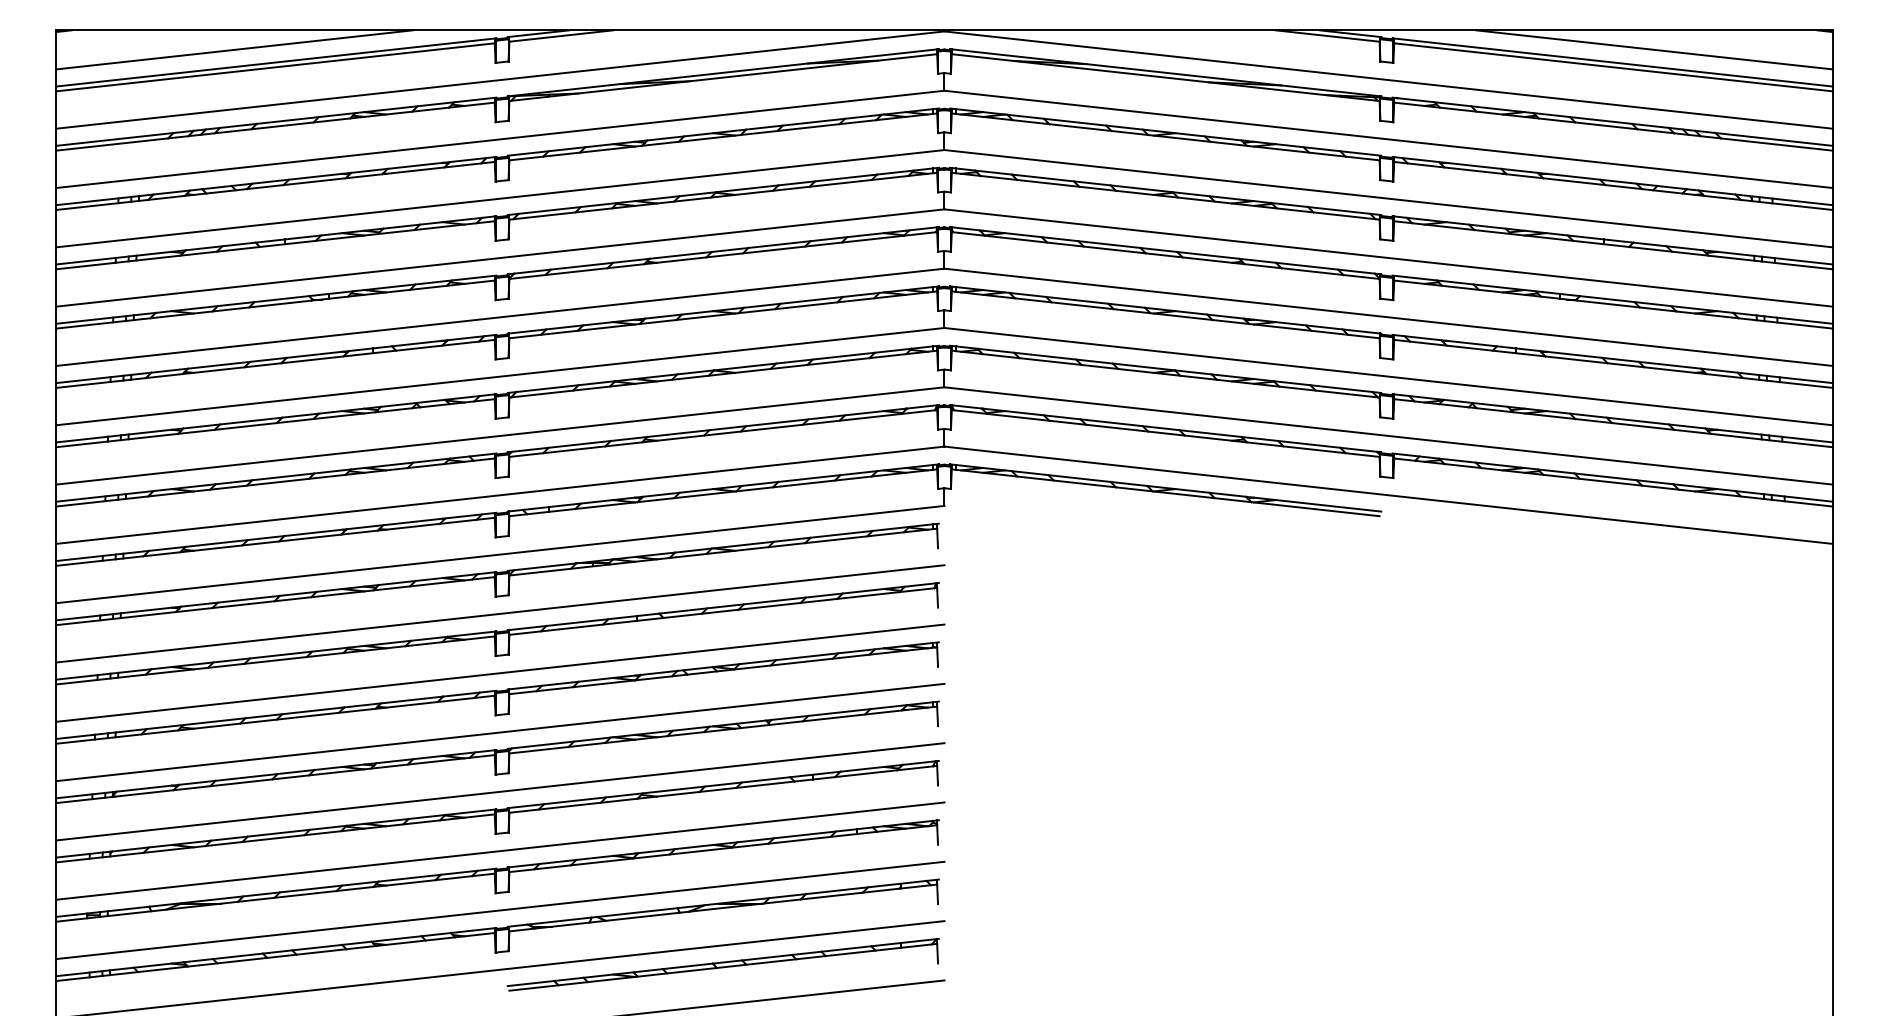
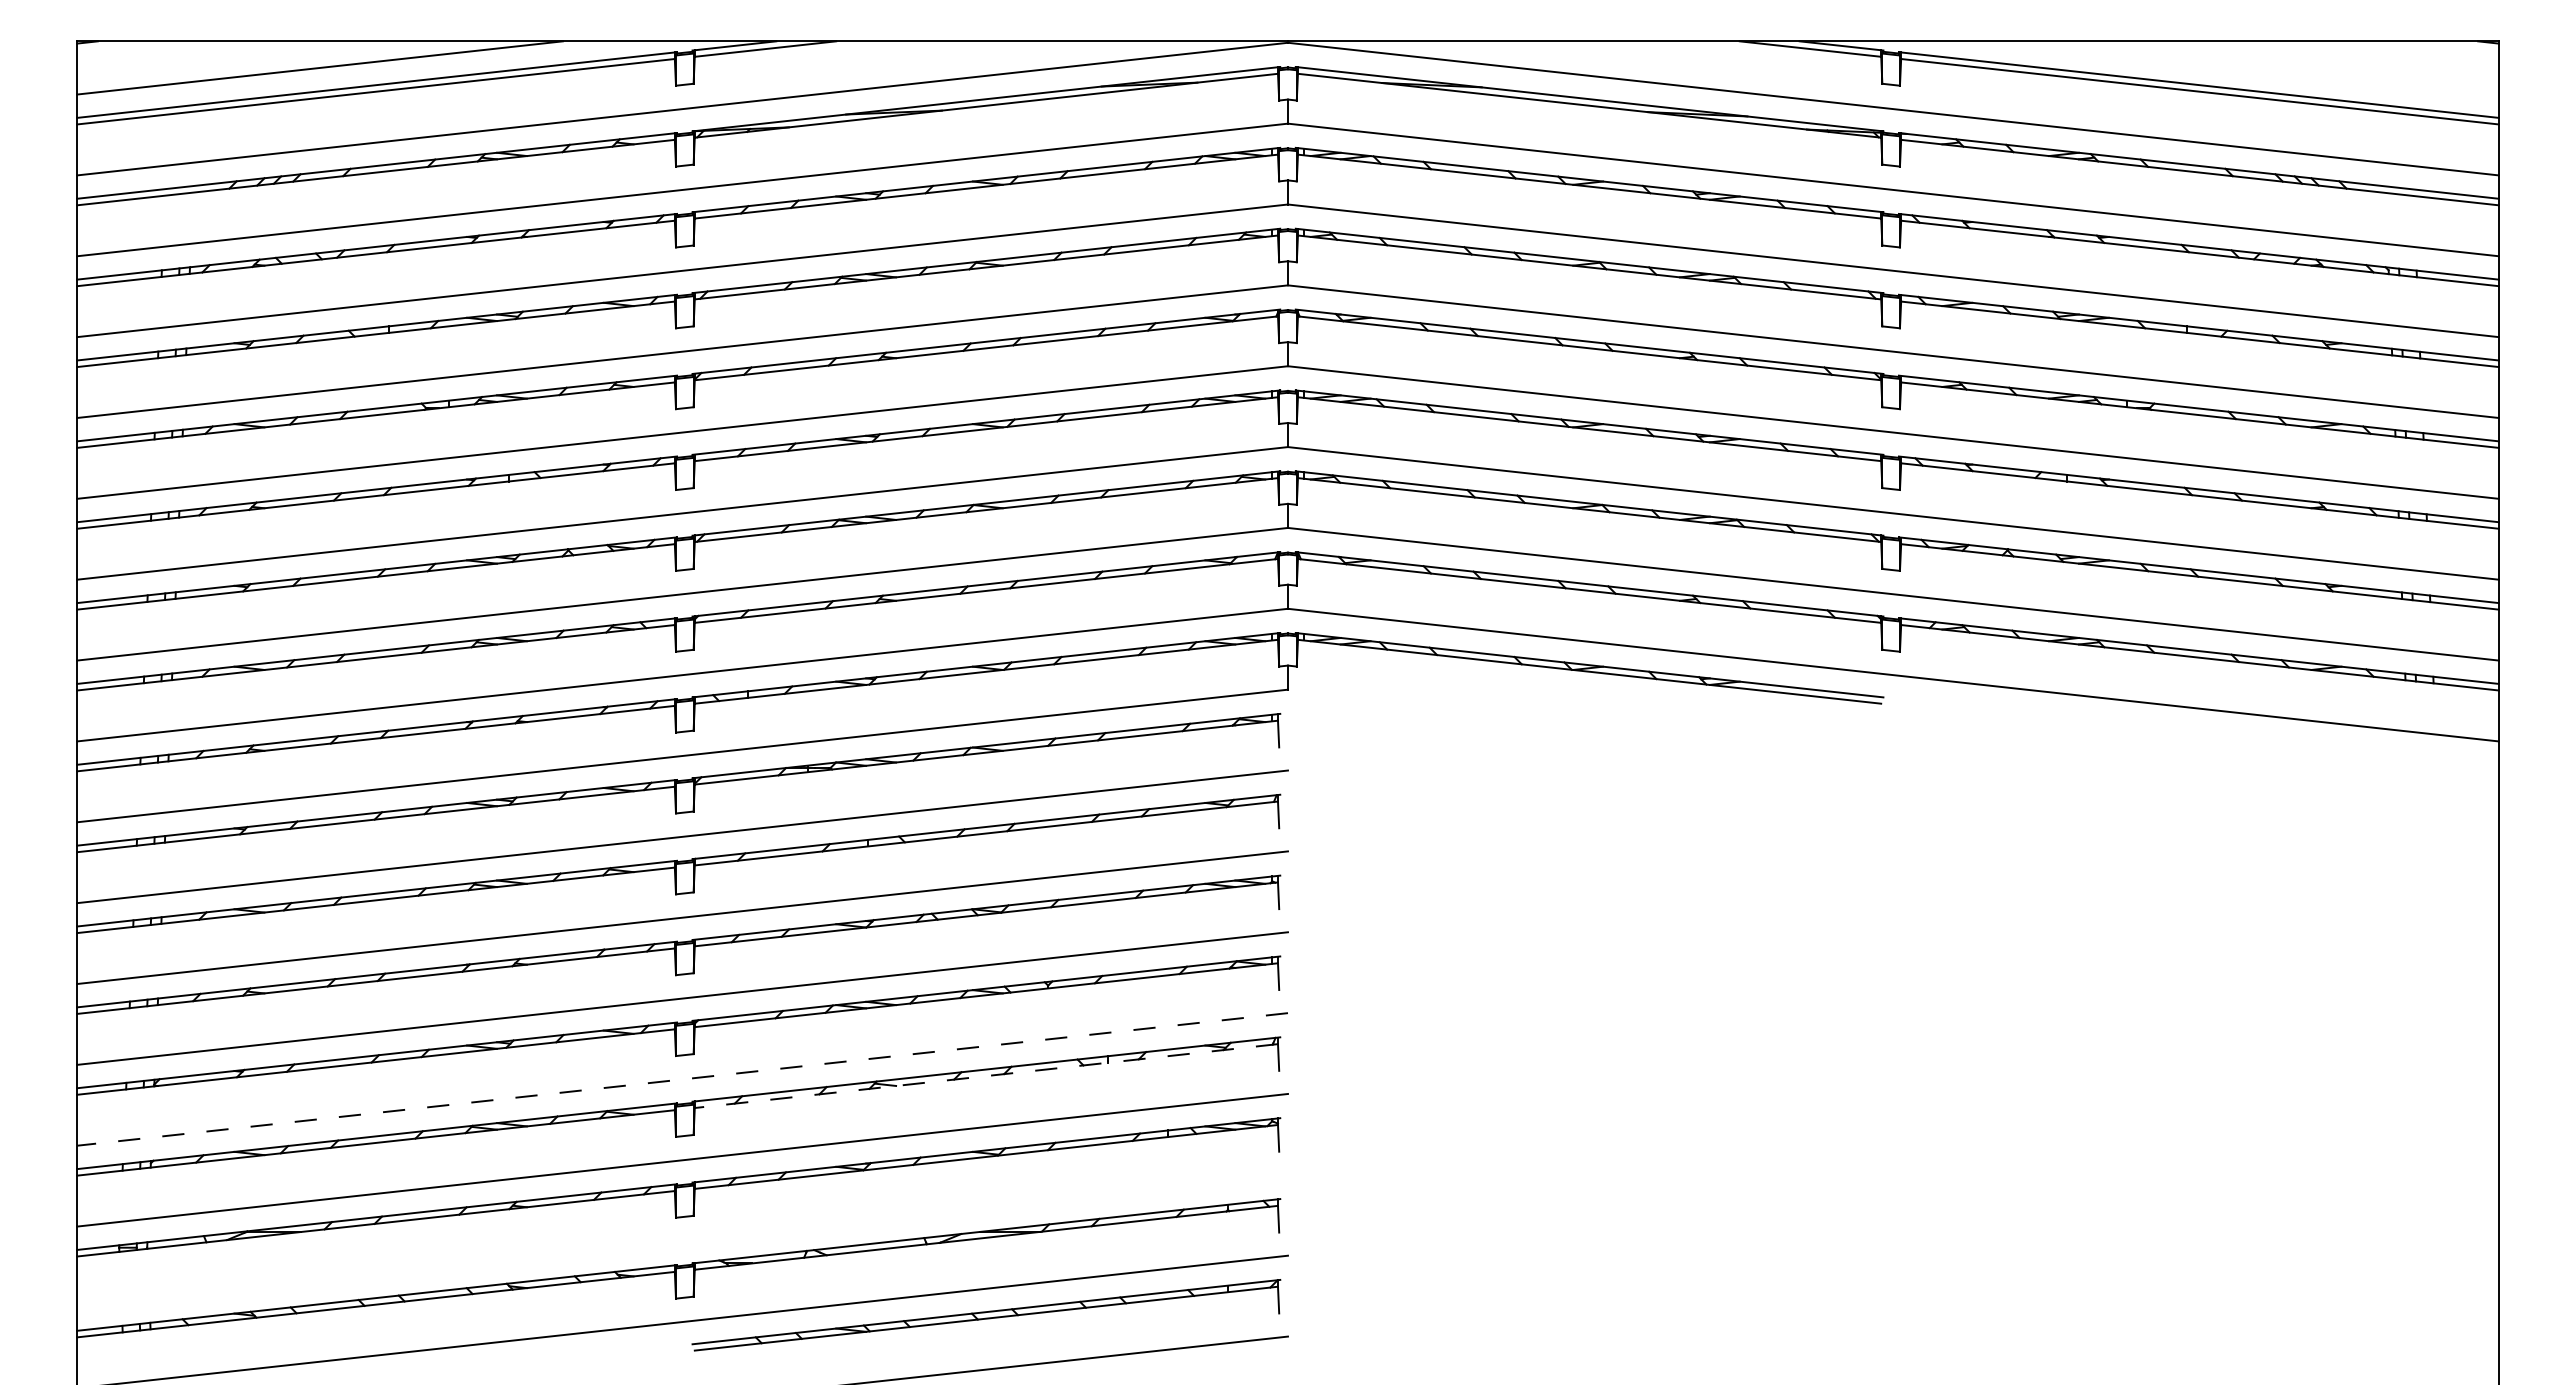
line: (1654, 49) -> (2255, 67), removed
line: (722, 789) -> (985, 1076), solid -> dashed
line: (500, 791) -> (682, 1079), solid -> dashed
line: (500, 909) -> (682, 1240), removed

